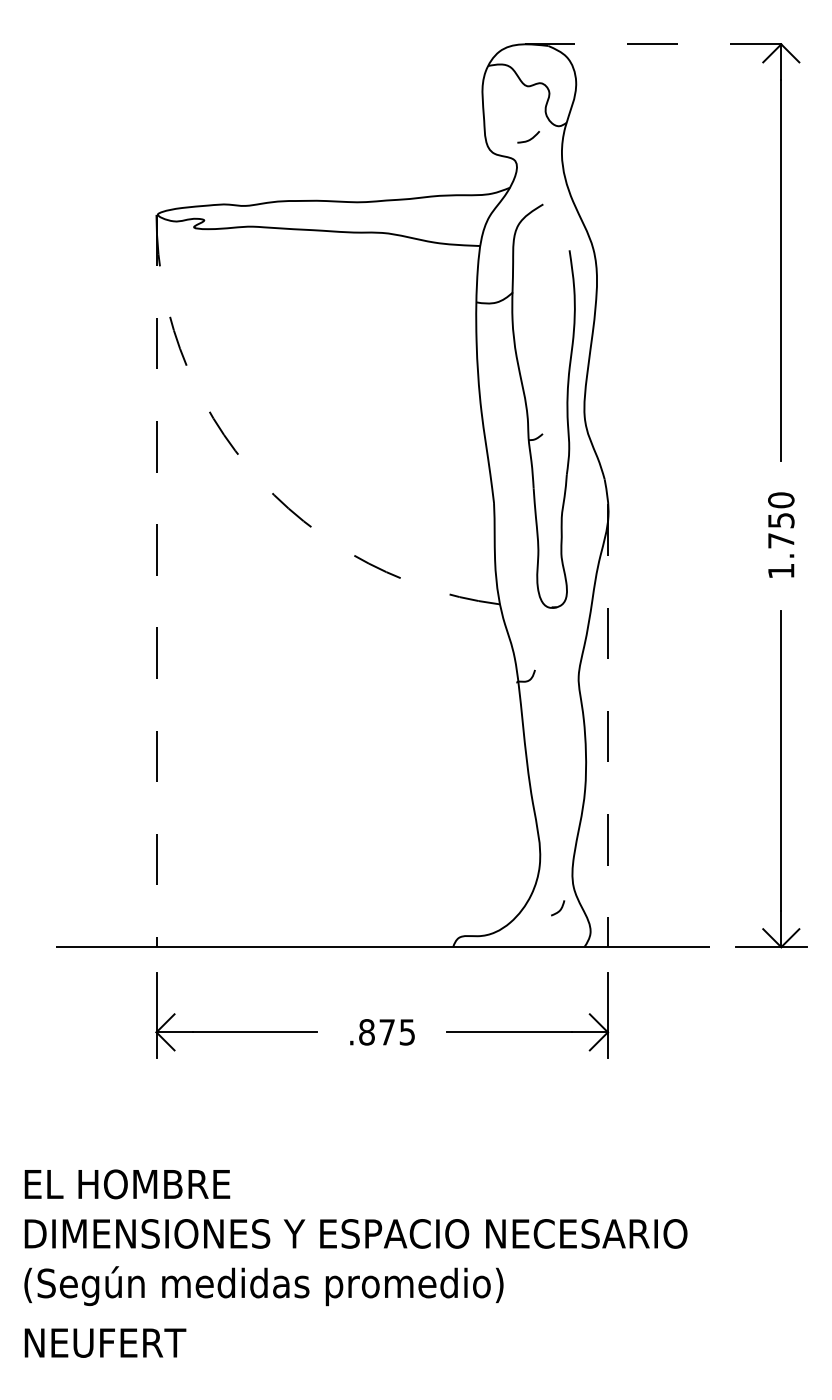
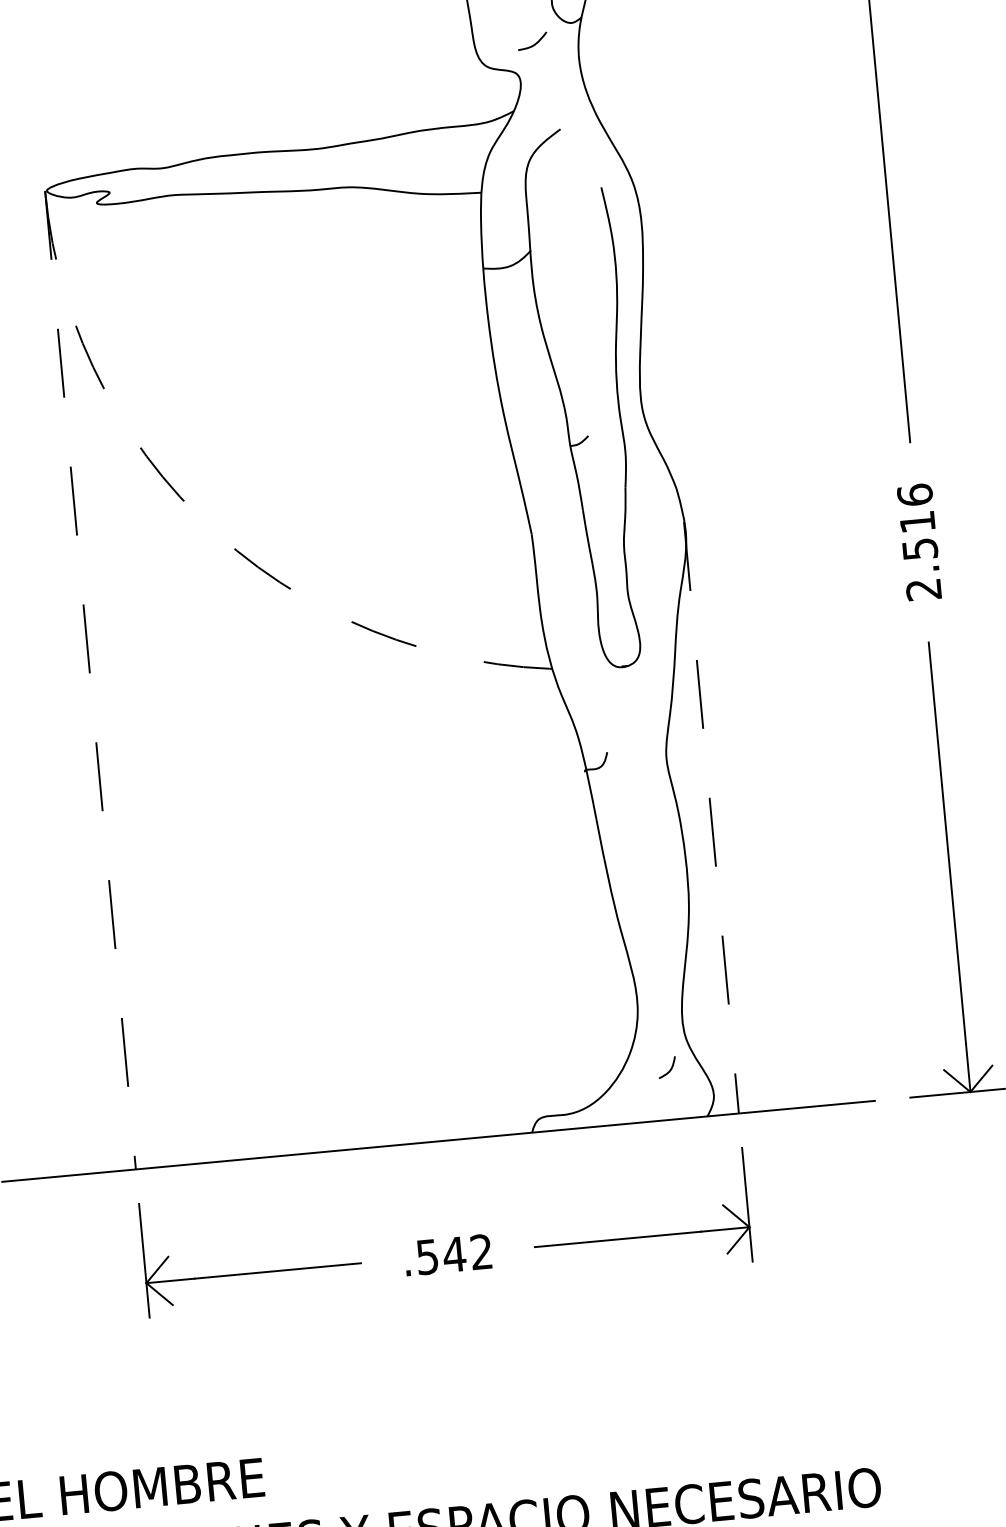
text: (781, 535) -> (919, 542), 1.750 -> 2.516
text: (386, 1032) -> (453, 1254), .875 -> .542

